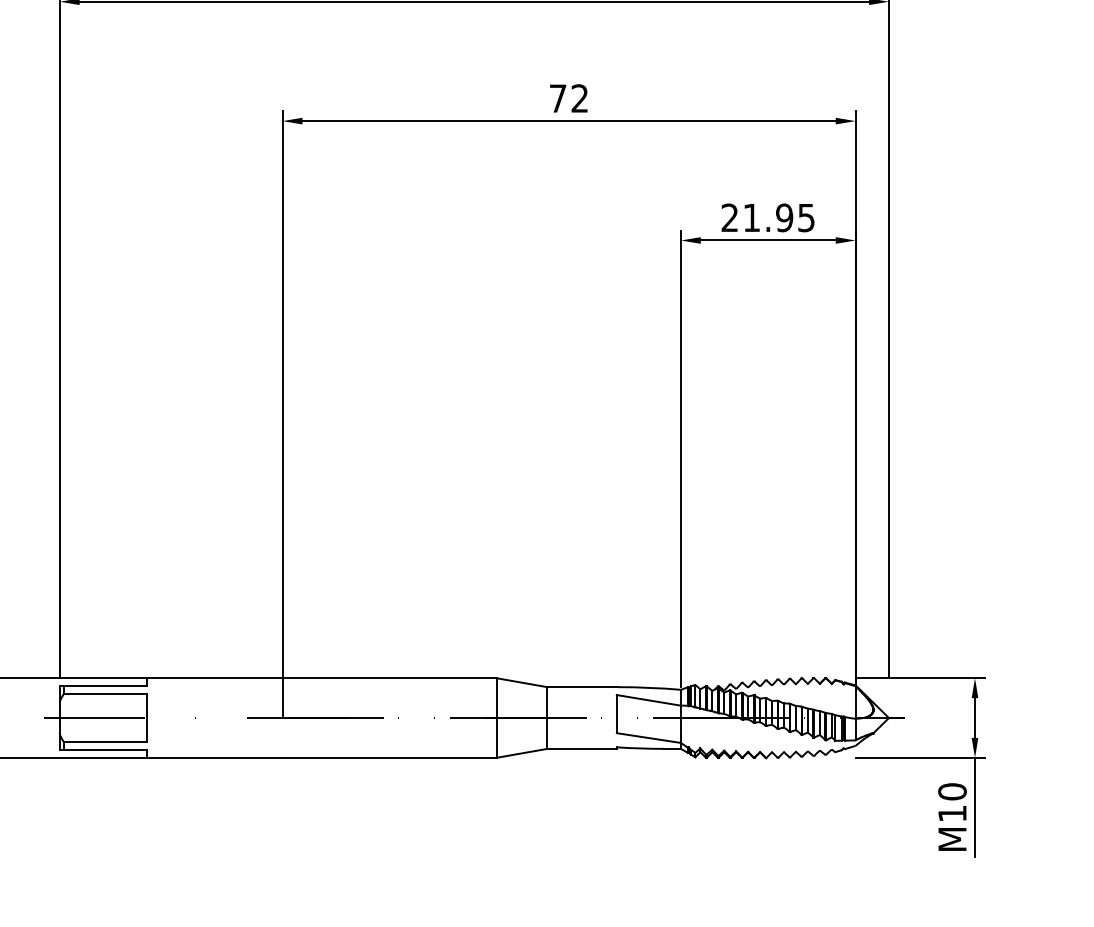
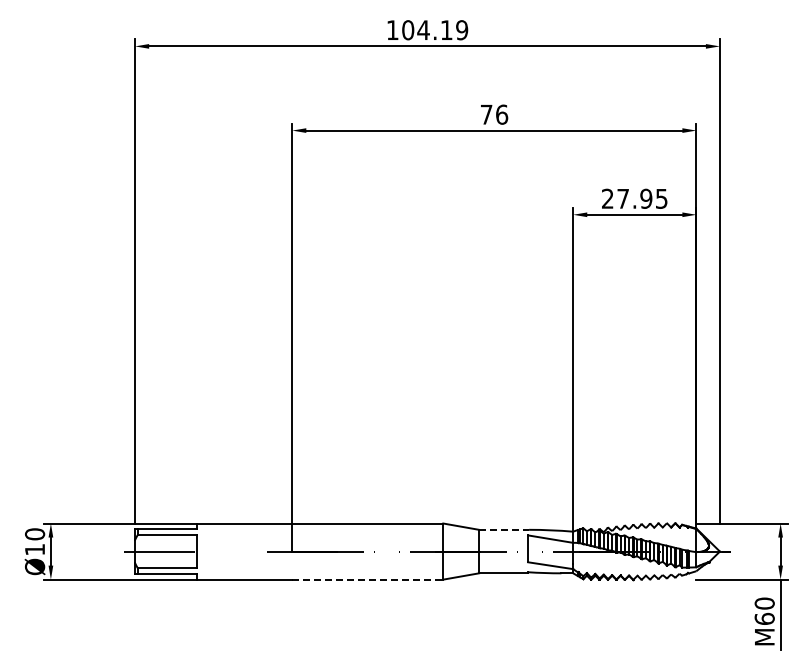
text: (580, 98) -> (502, 114), 72 -> 76
text: (750, 217) -> (622, 198), 21.95 -> 27.95
line: (583, 686) -> (504, 529), solid -> dashed
line: (390, 757) -> (368, 579), solid -> dashed
text: (952, 812) -> (764, 618), M10 -> M60

